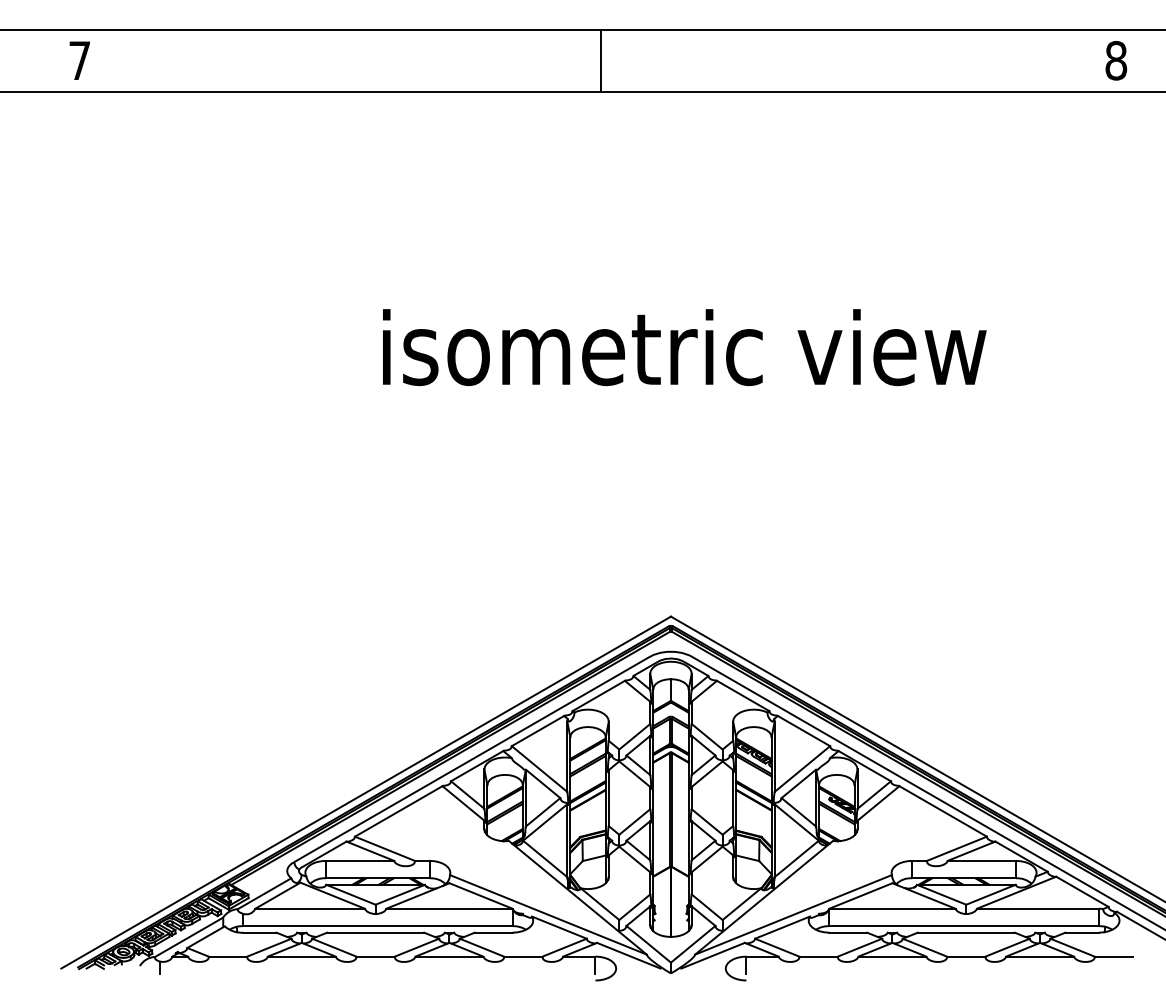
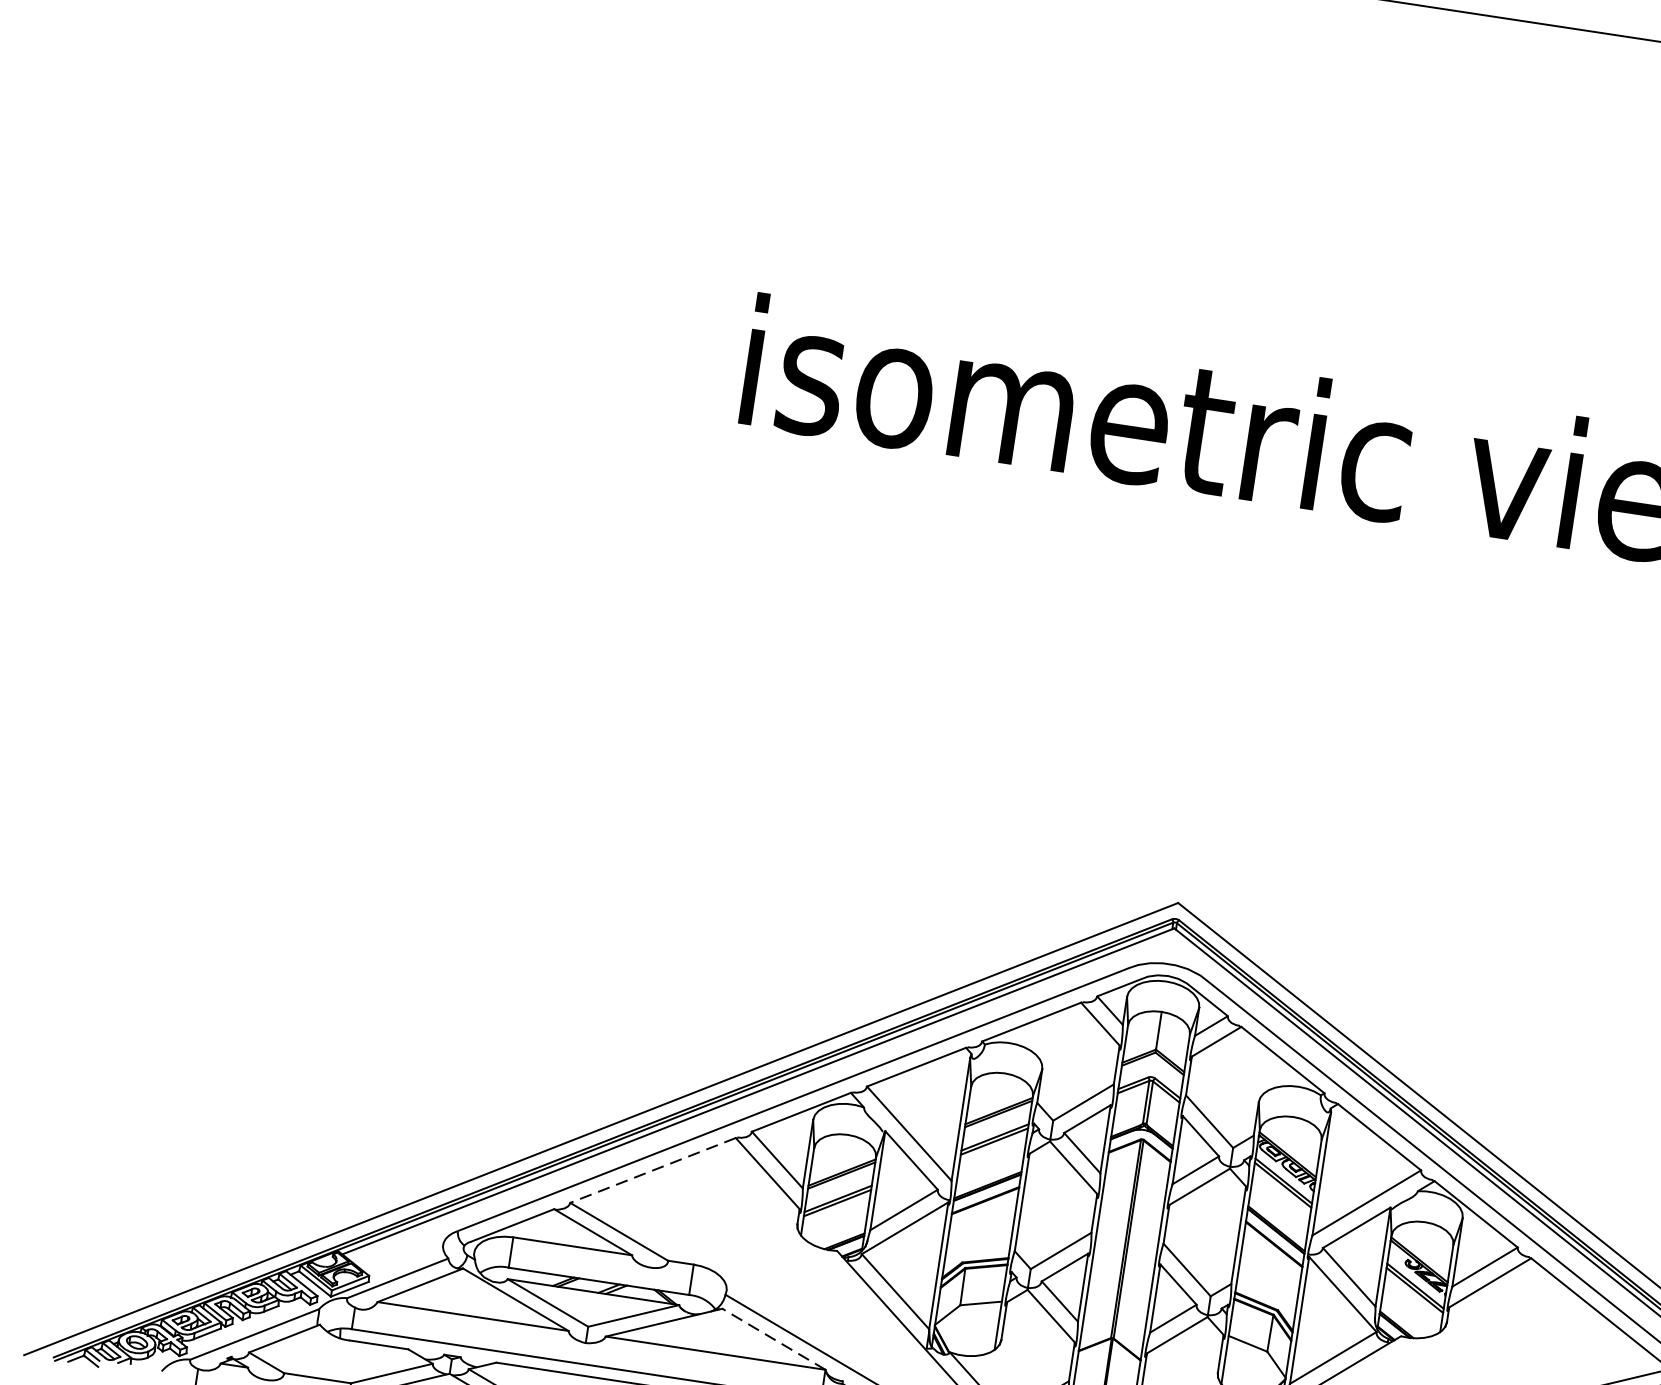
line: (398, 811) -> (652, 1170), solid -> dashed
line: (480, 895) -> (773, 1338), solid -> dashed

